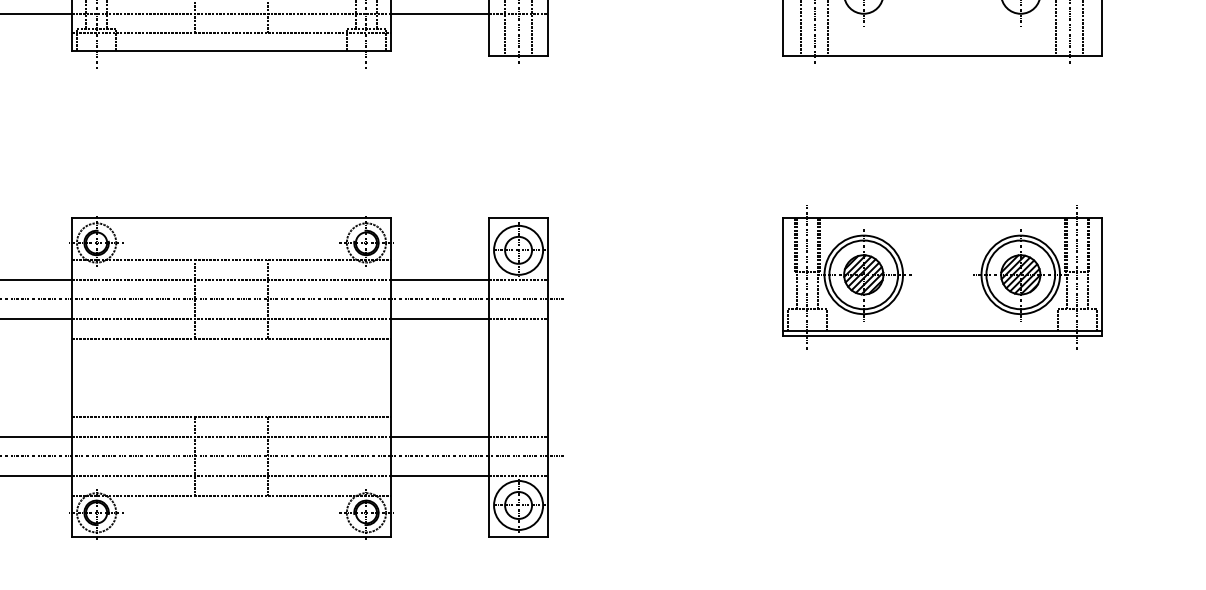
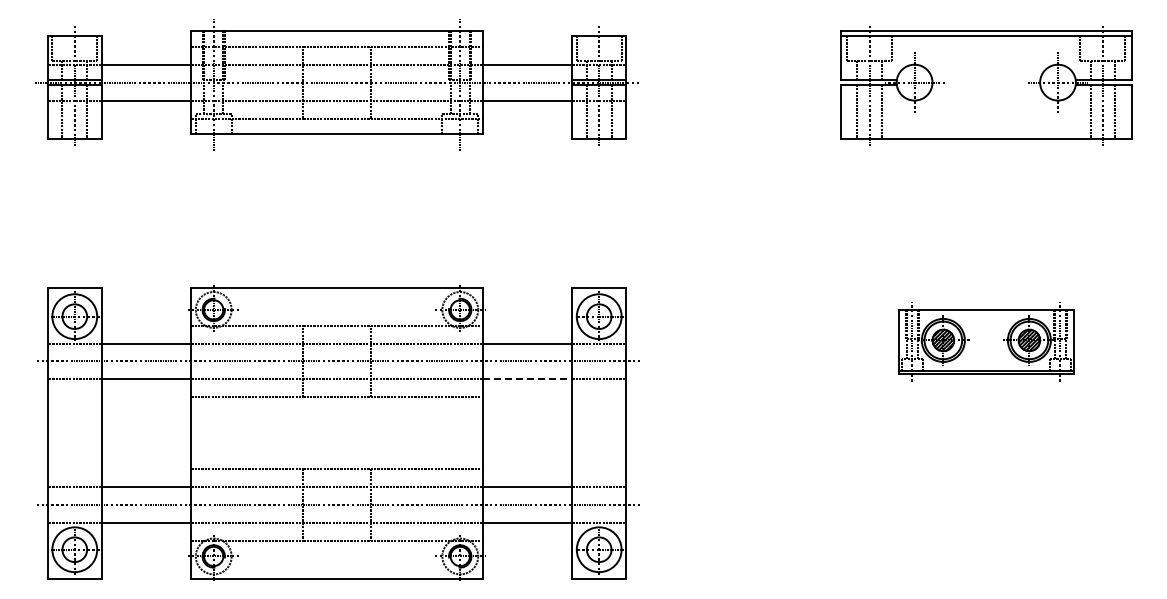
part: (942, 278) -> (986, 342), size x0.6
line: (440, 319) -> (527, 379), solid -> dashed

